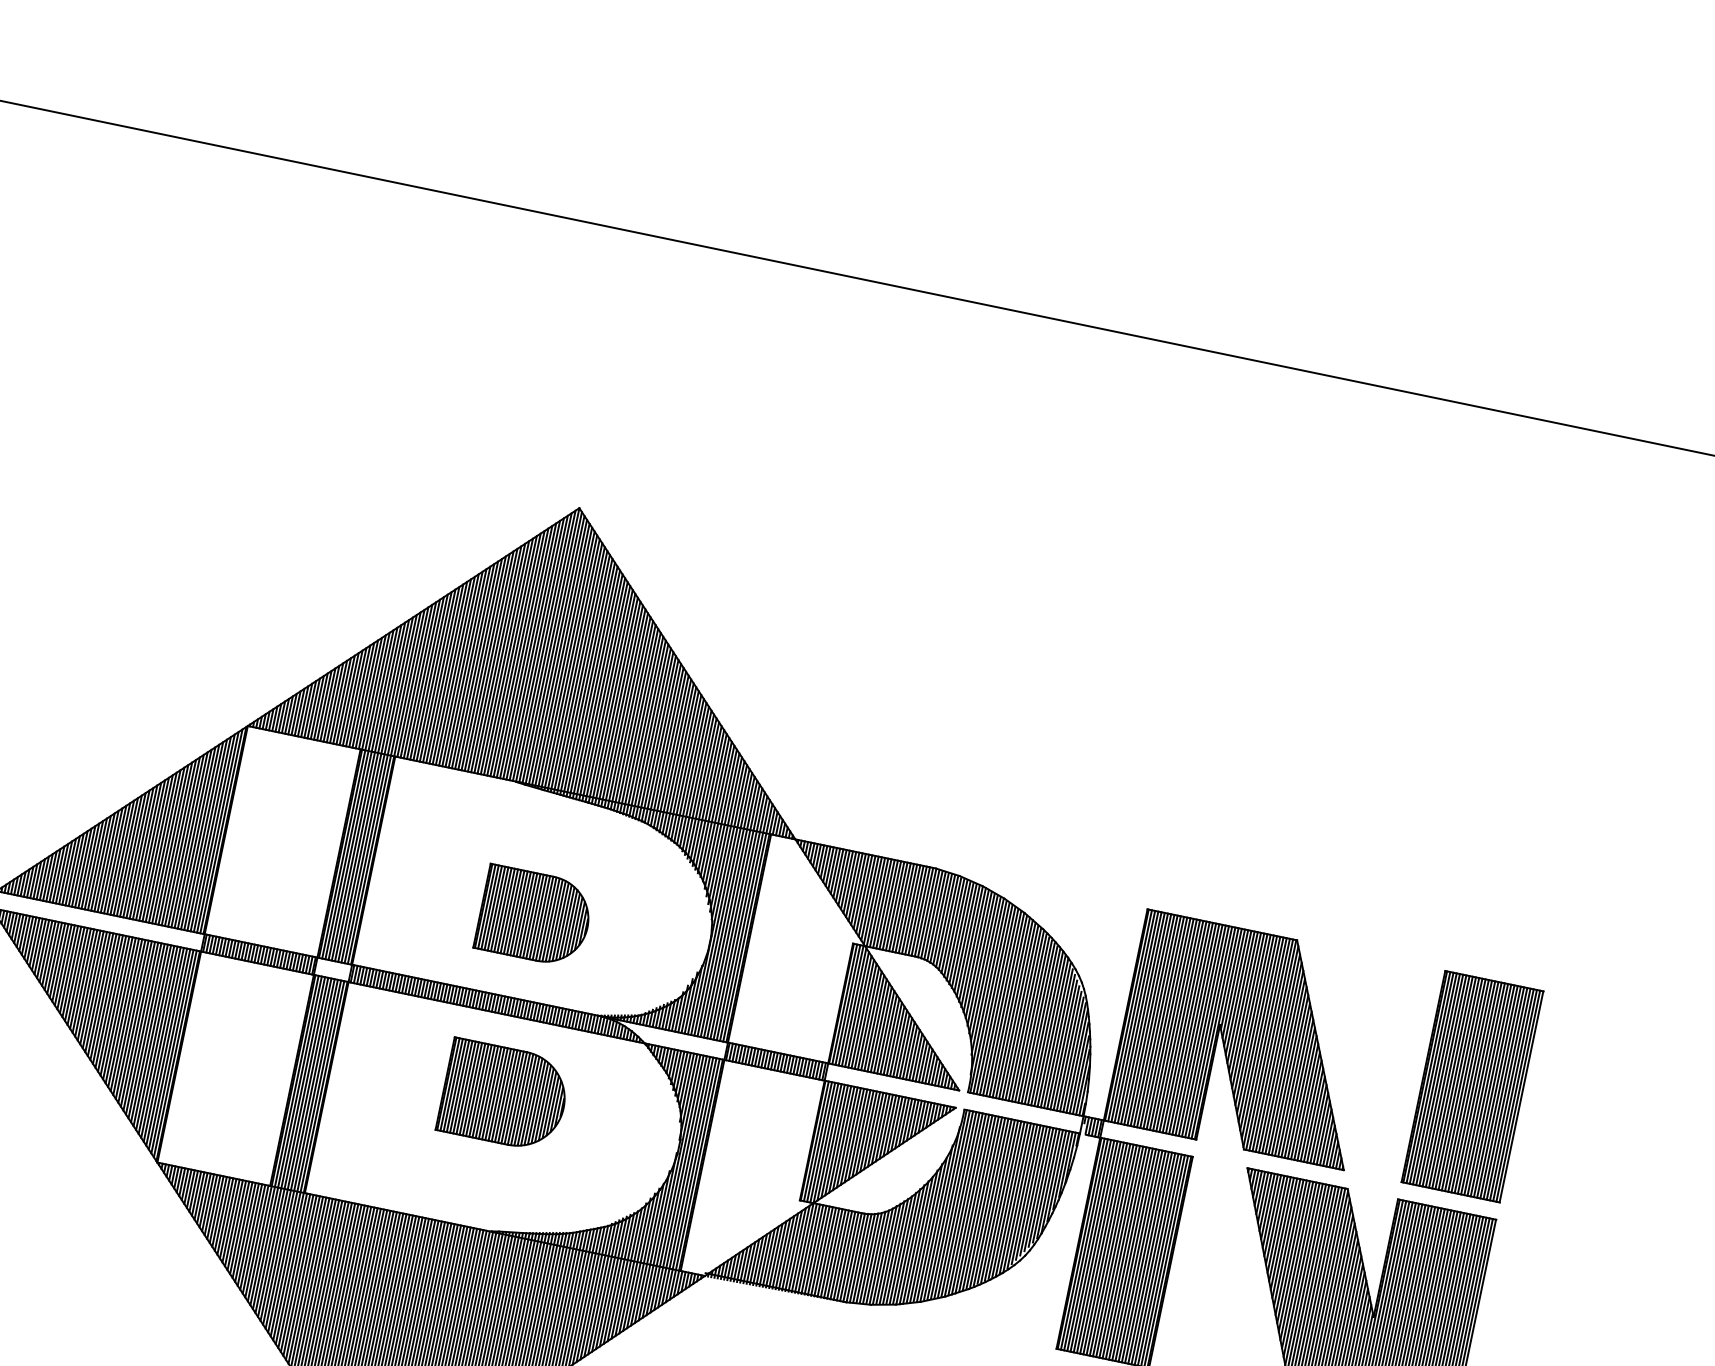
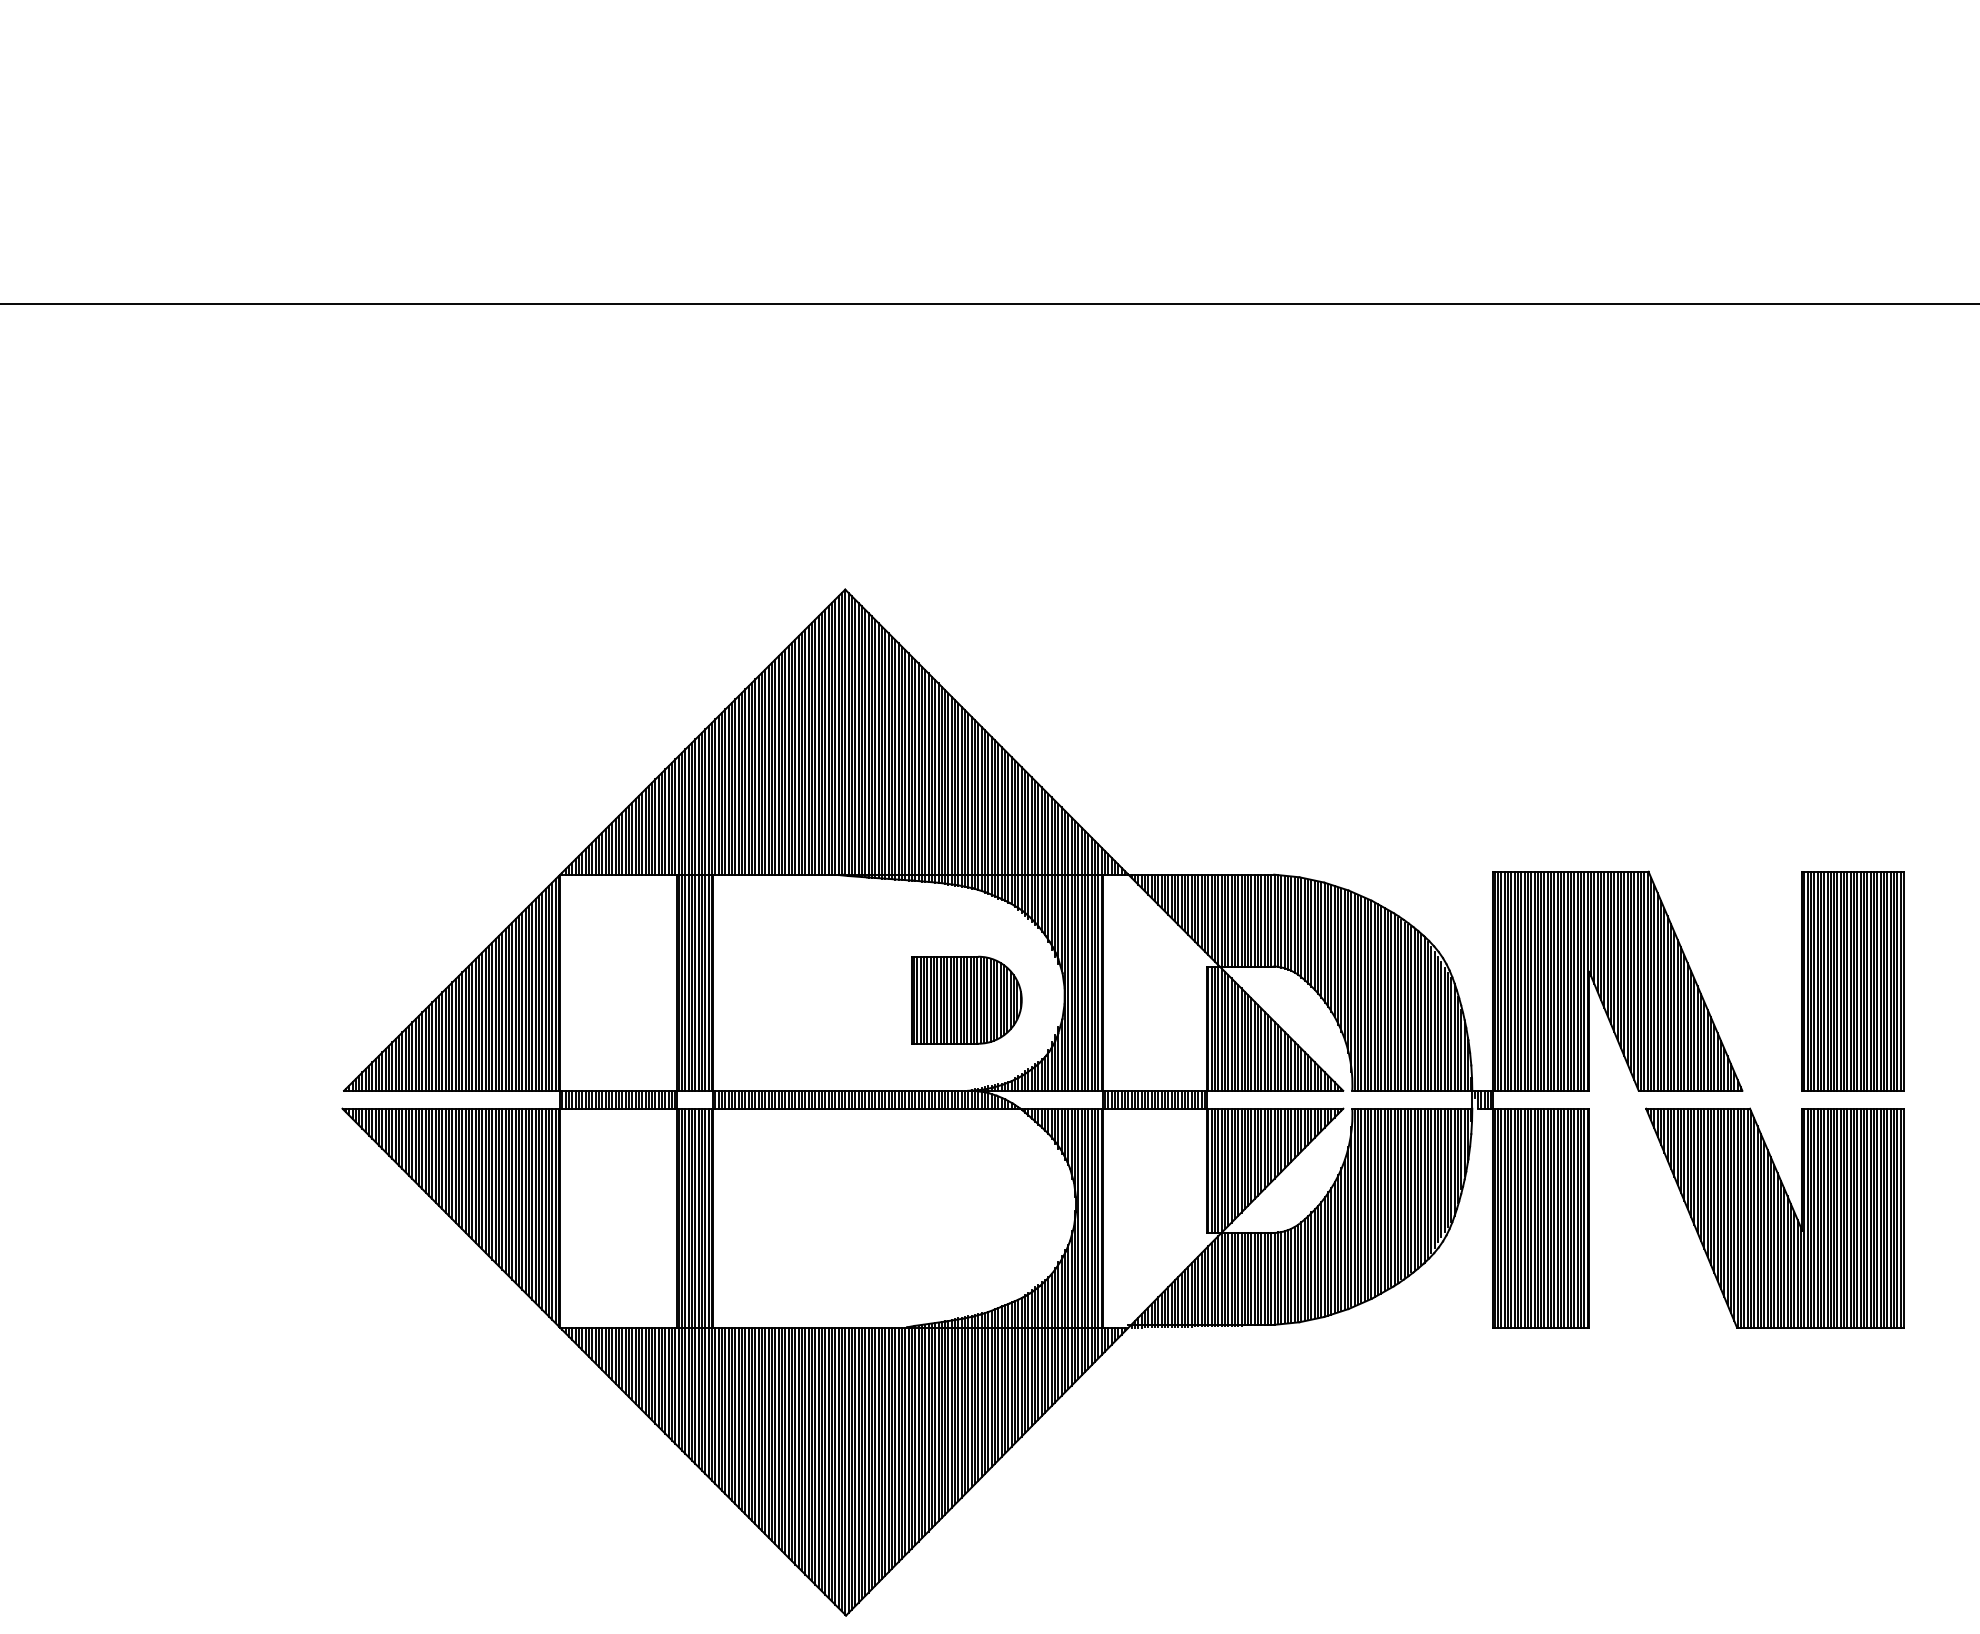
part: (534, 915) -> (966, 999), moved
part: (504, 1095) -> (891, 1189), removed

